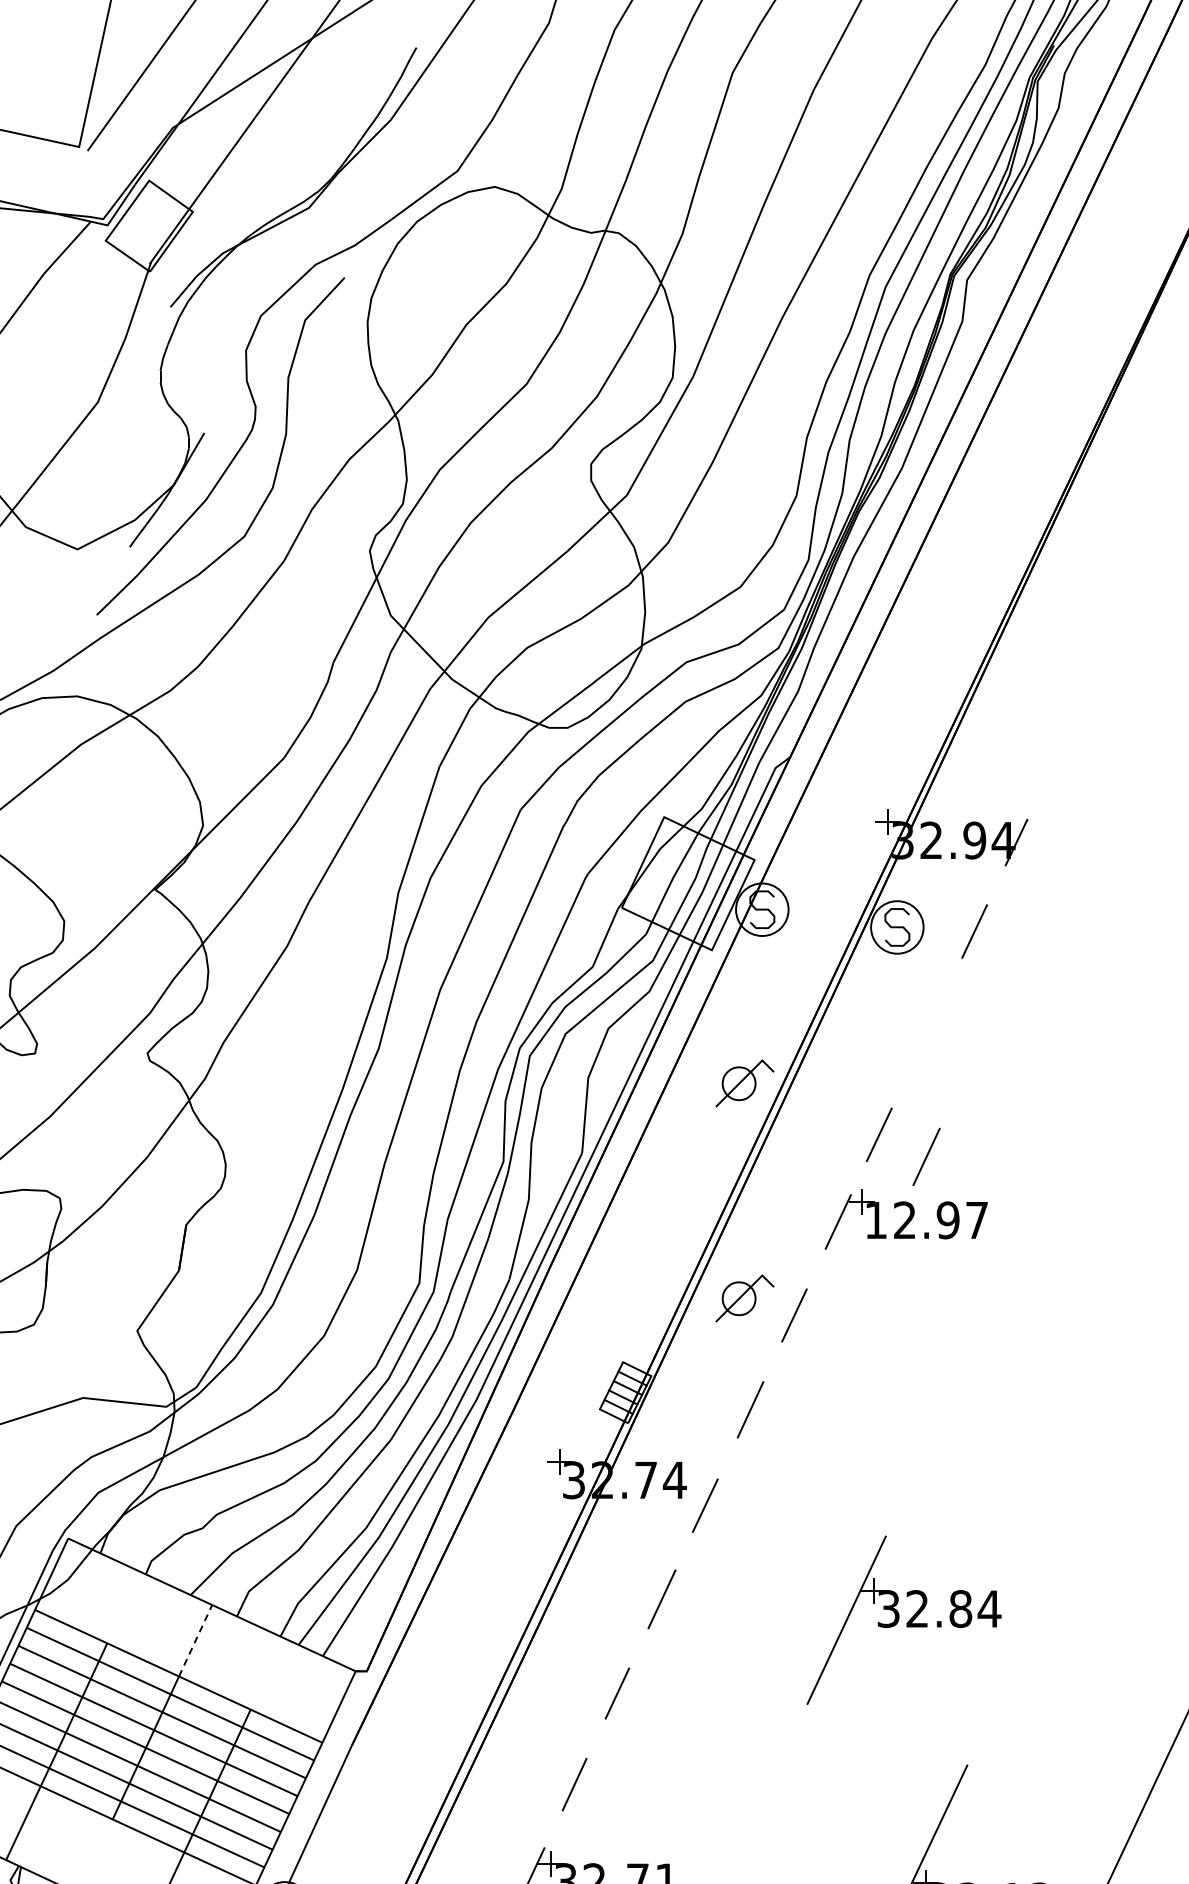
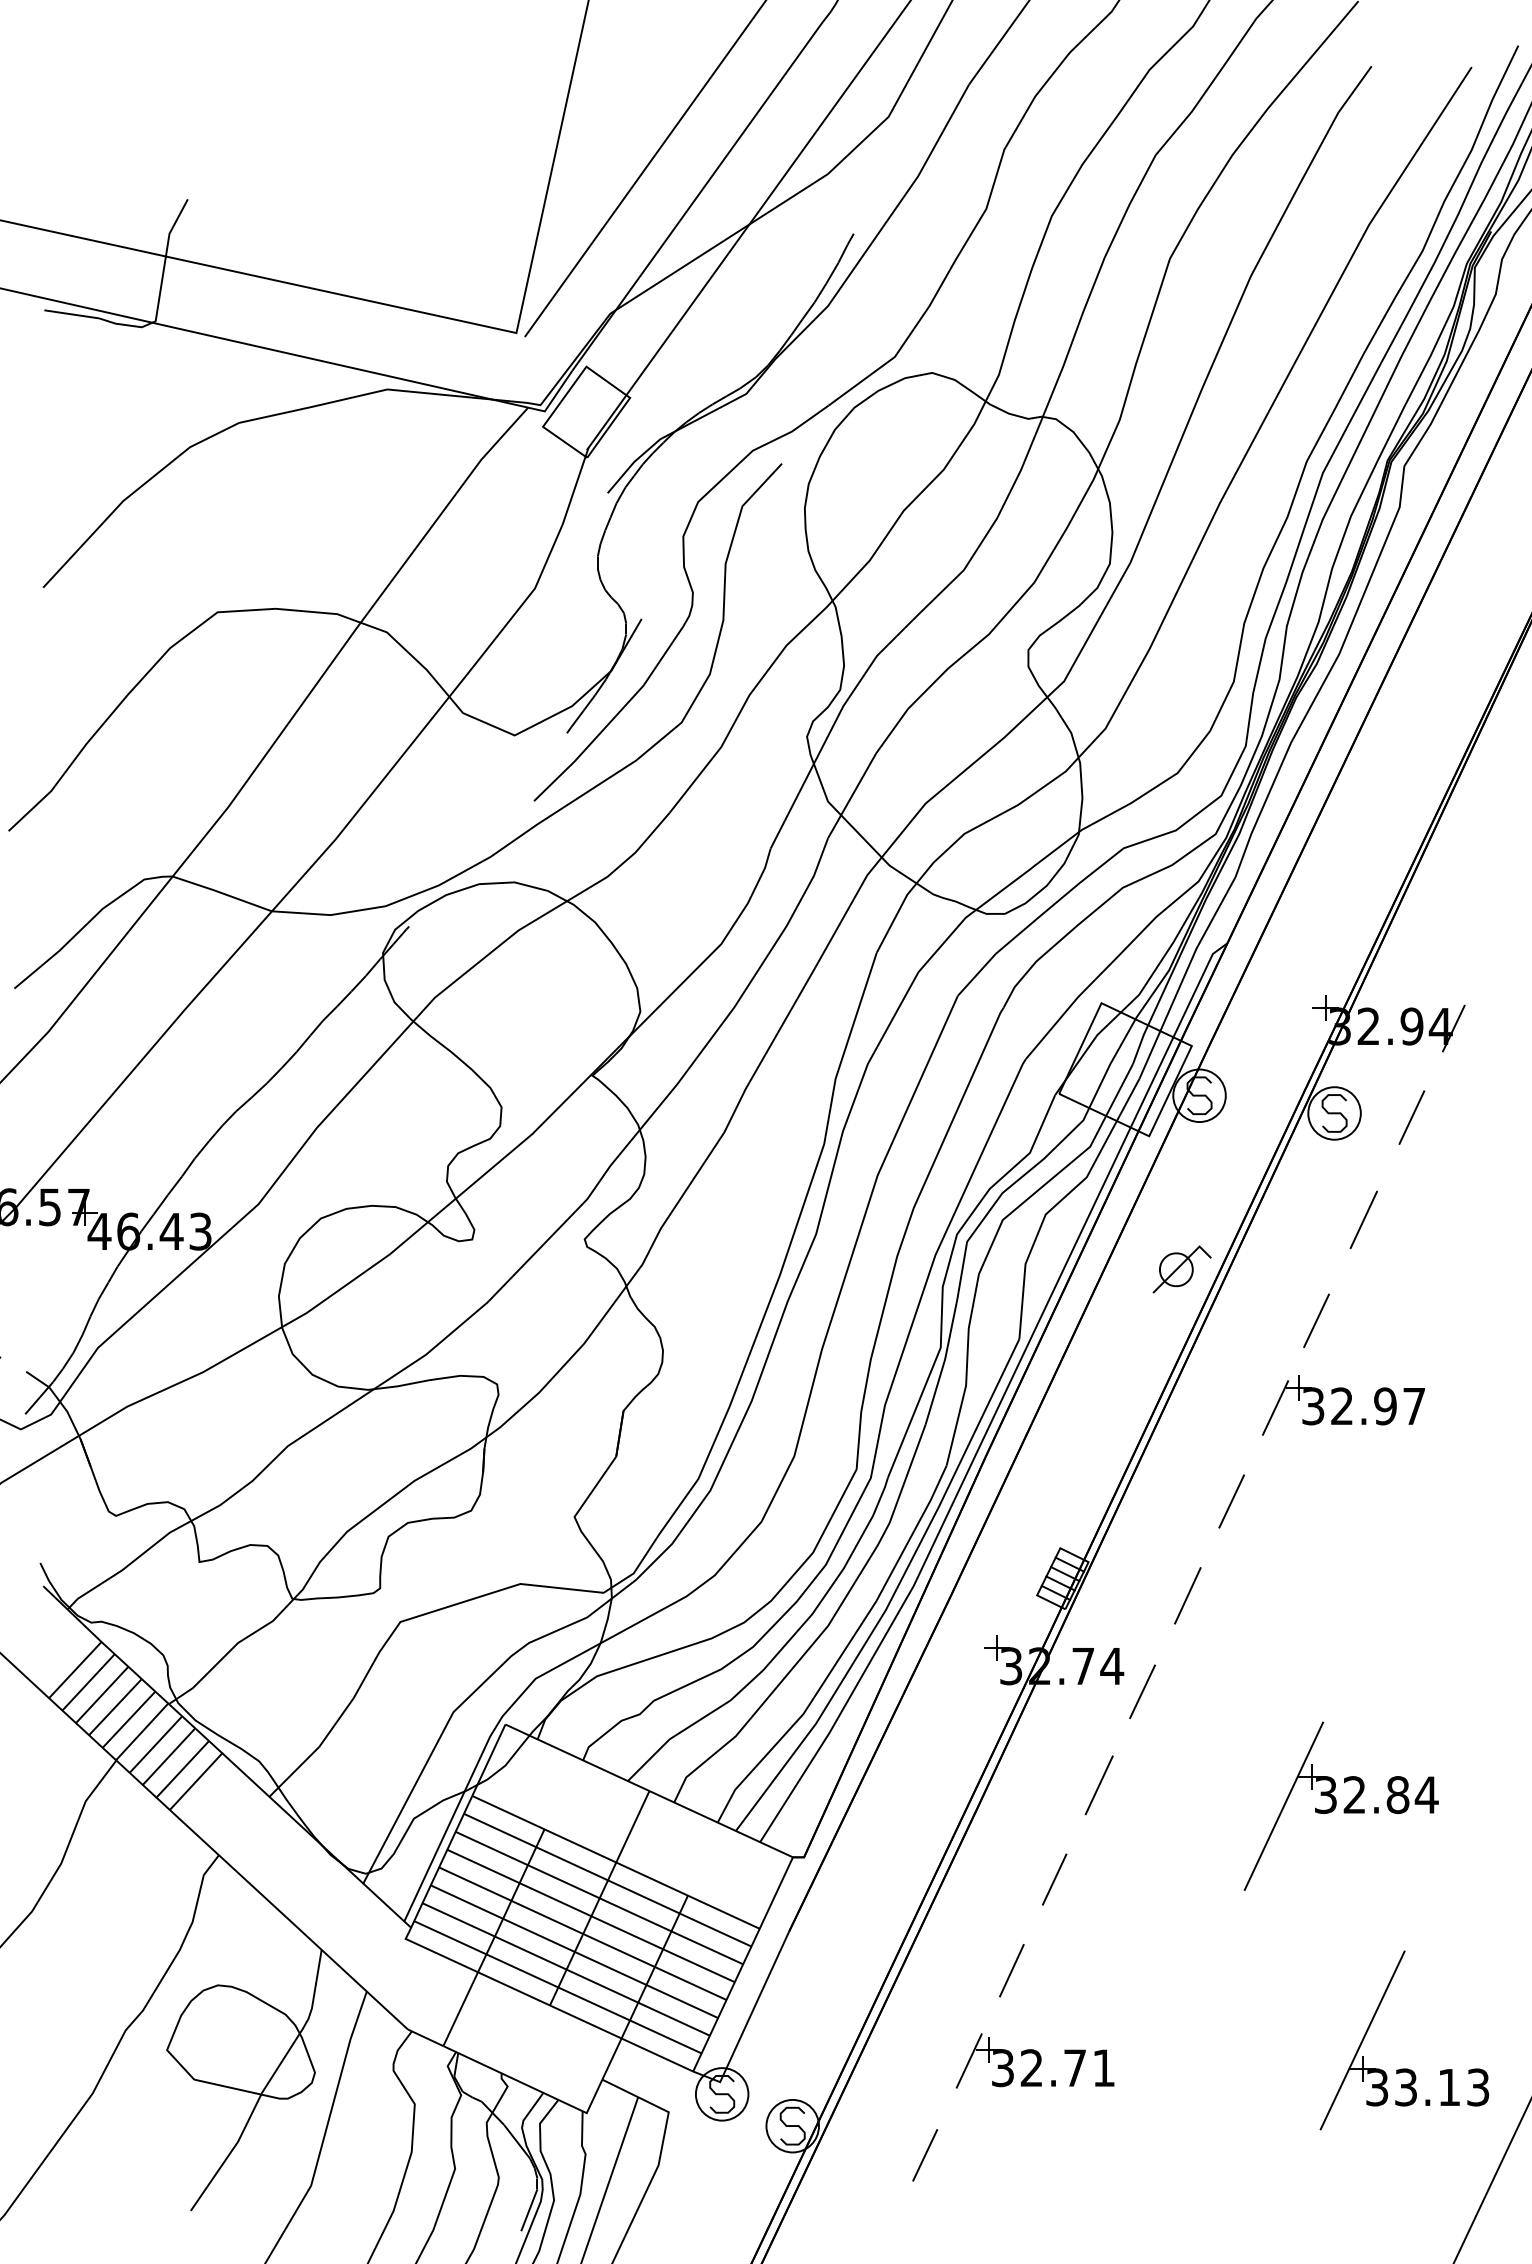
line: (926, 1156) -> (1363, 1219), moved
text: (876, 1220) -> (1313, 1406), 12.97 -> 32.97
part: (744, 1298) -> (1181, 1484), removed
line: (196, 1640) -> (633, 1826), dashed -> solid

